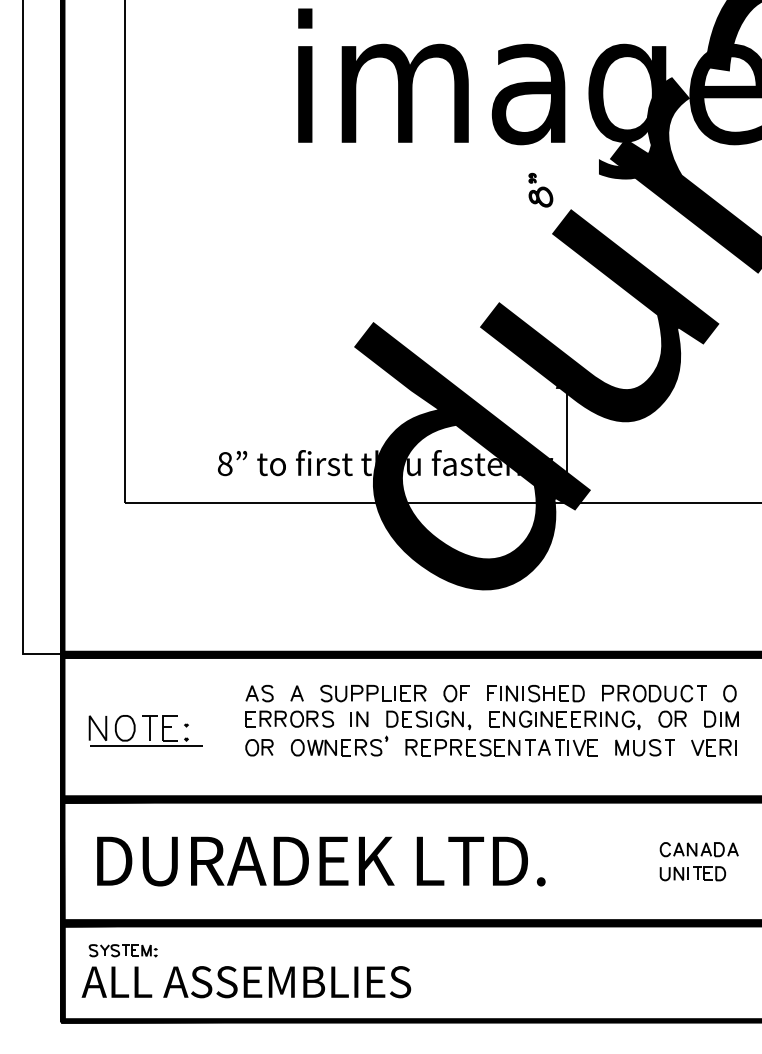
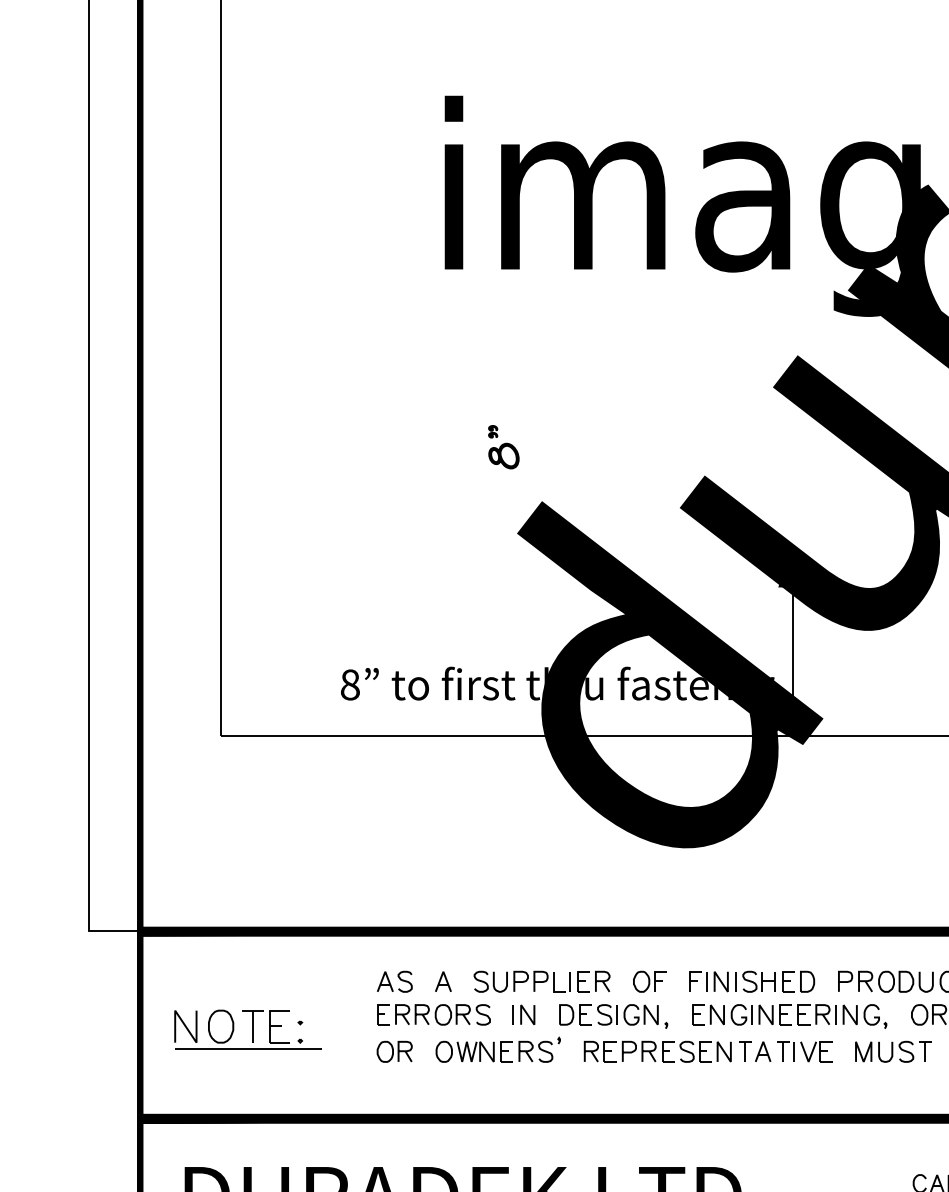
part: (540, 189) -> (503, 446), moved

